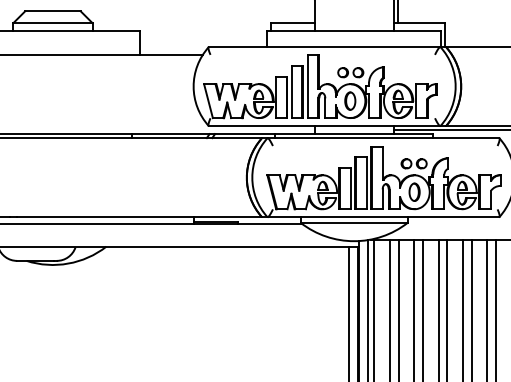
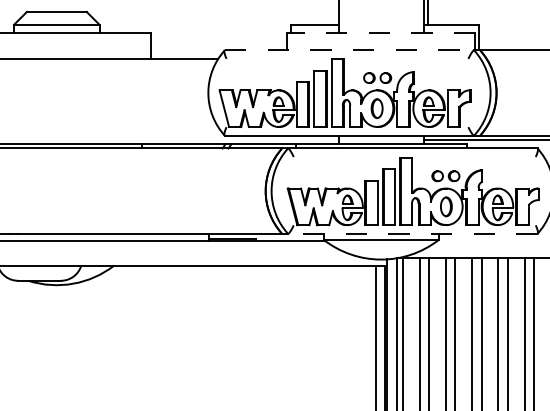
line: (353, 31) -> (380, 33), solid -> dashed
line: (324, 46) -> (349, 49), solid -> dashed
line: (383, 217) -> (412, 234), solid -> dashed

